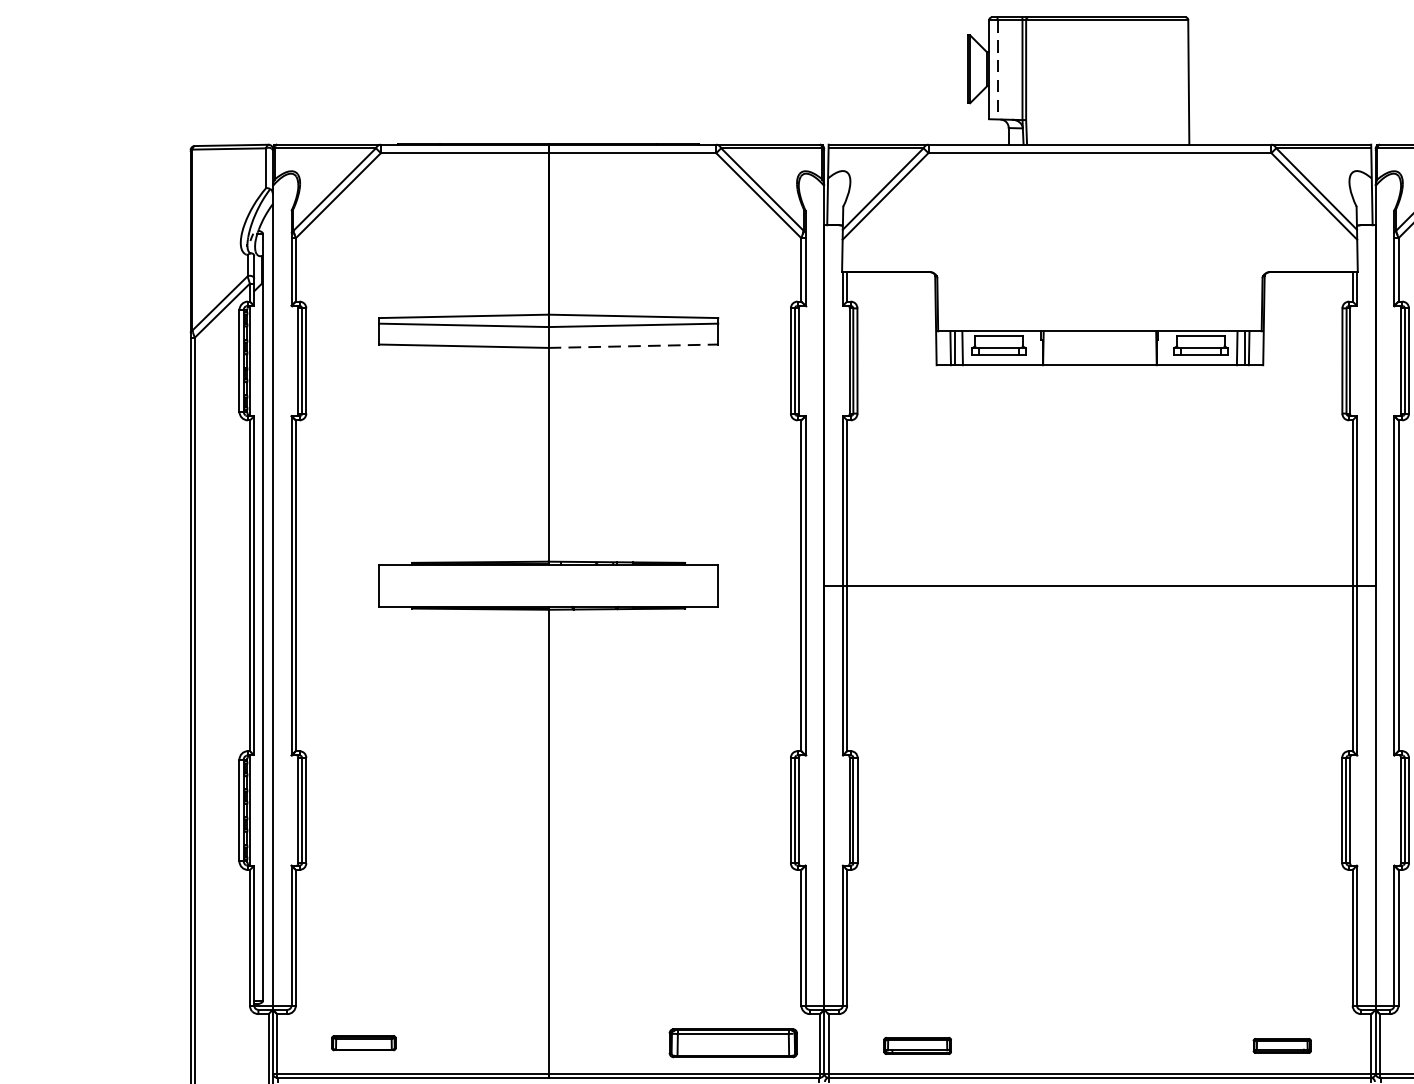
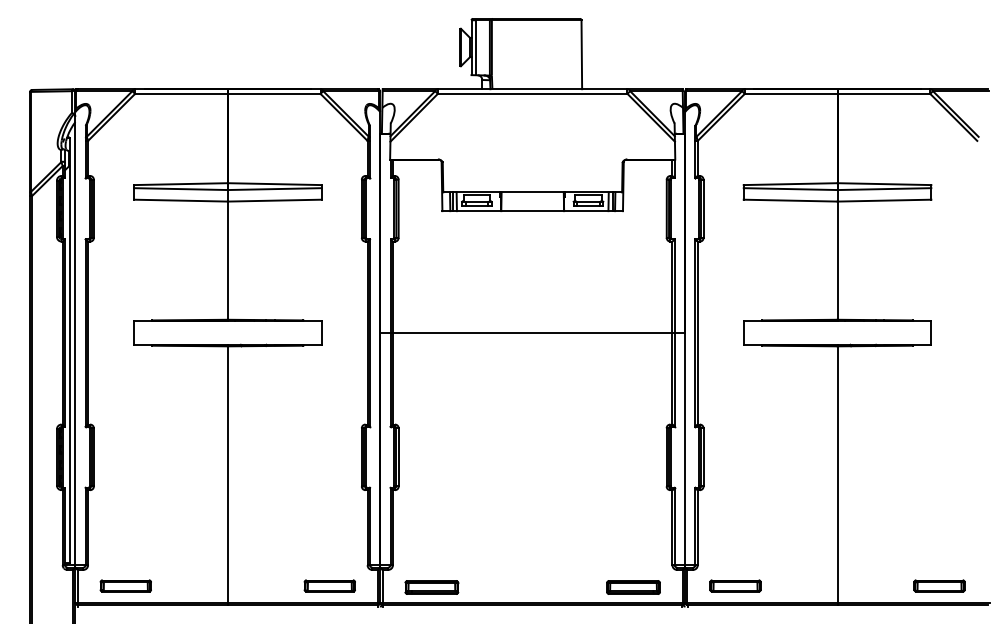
line: (998, 69) -> (476, 47), dashed -> solid
line: (632, 345) -> (274, 200), dashed -> solid
part: (363, 1042) -> (125, 585), size x1.43
part: (732, 1042) -> (329, 585), size x0.71
part: (916, 1045) -> (431, 587), size x1.43
part: (1282, 1045) -> (633, 587), size x1.67

